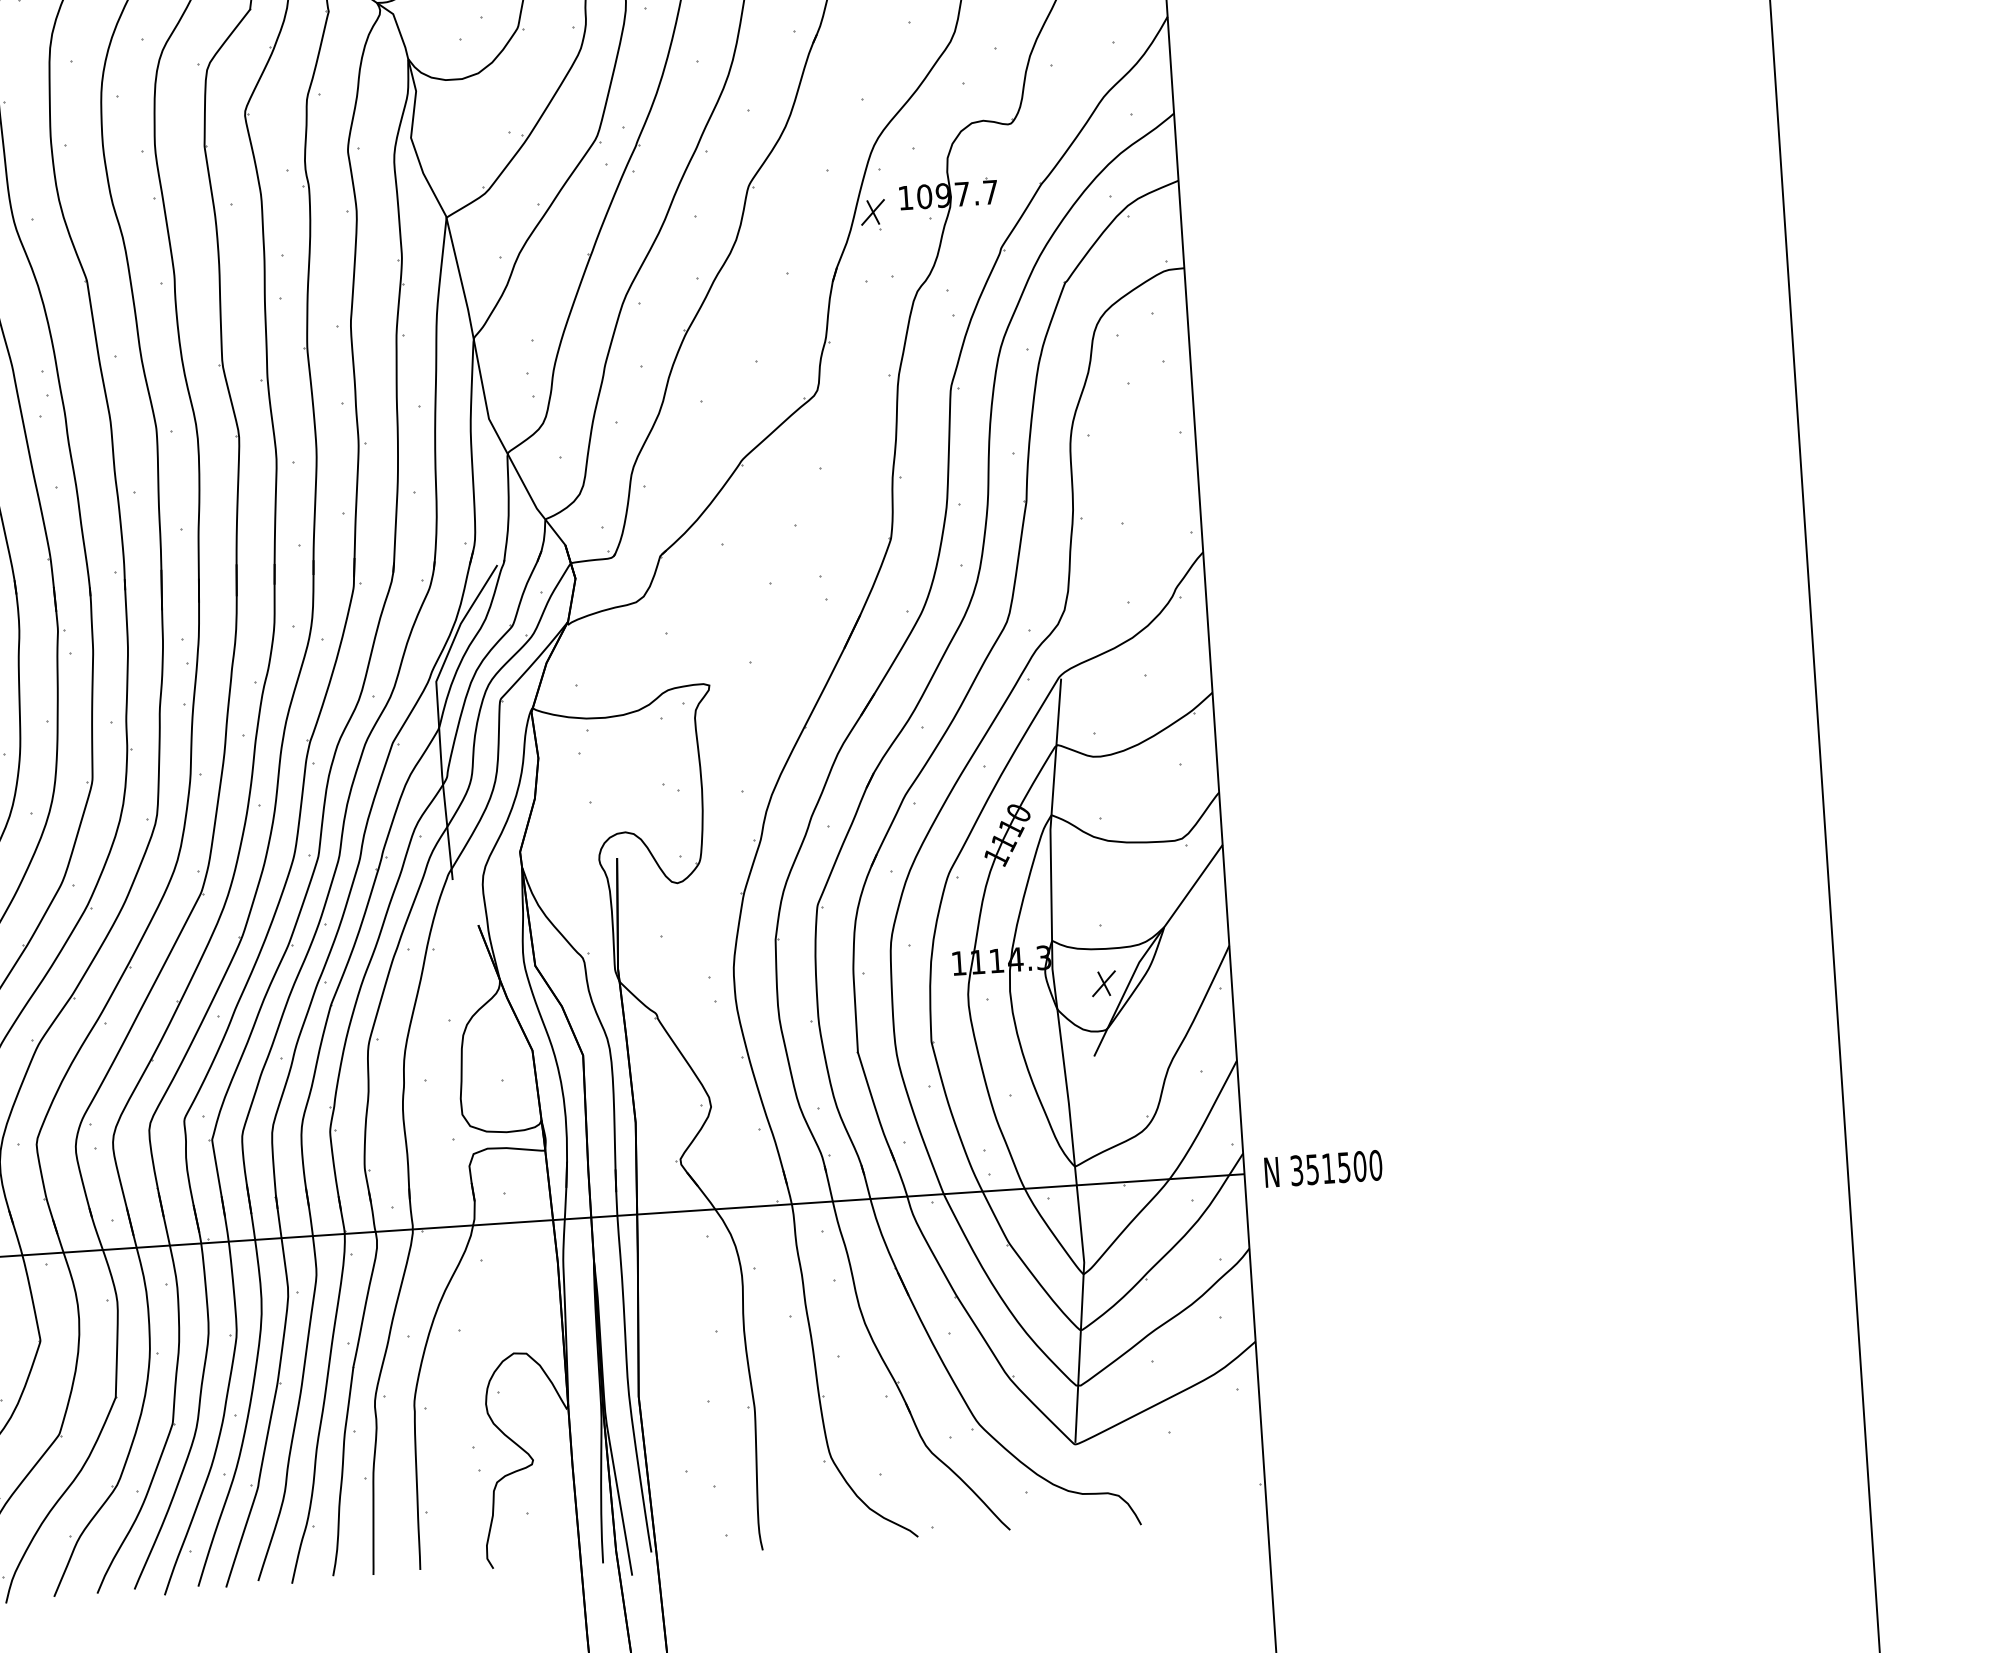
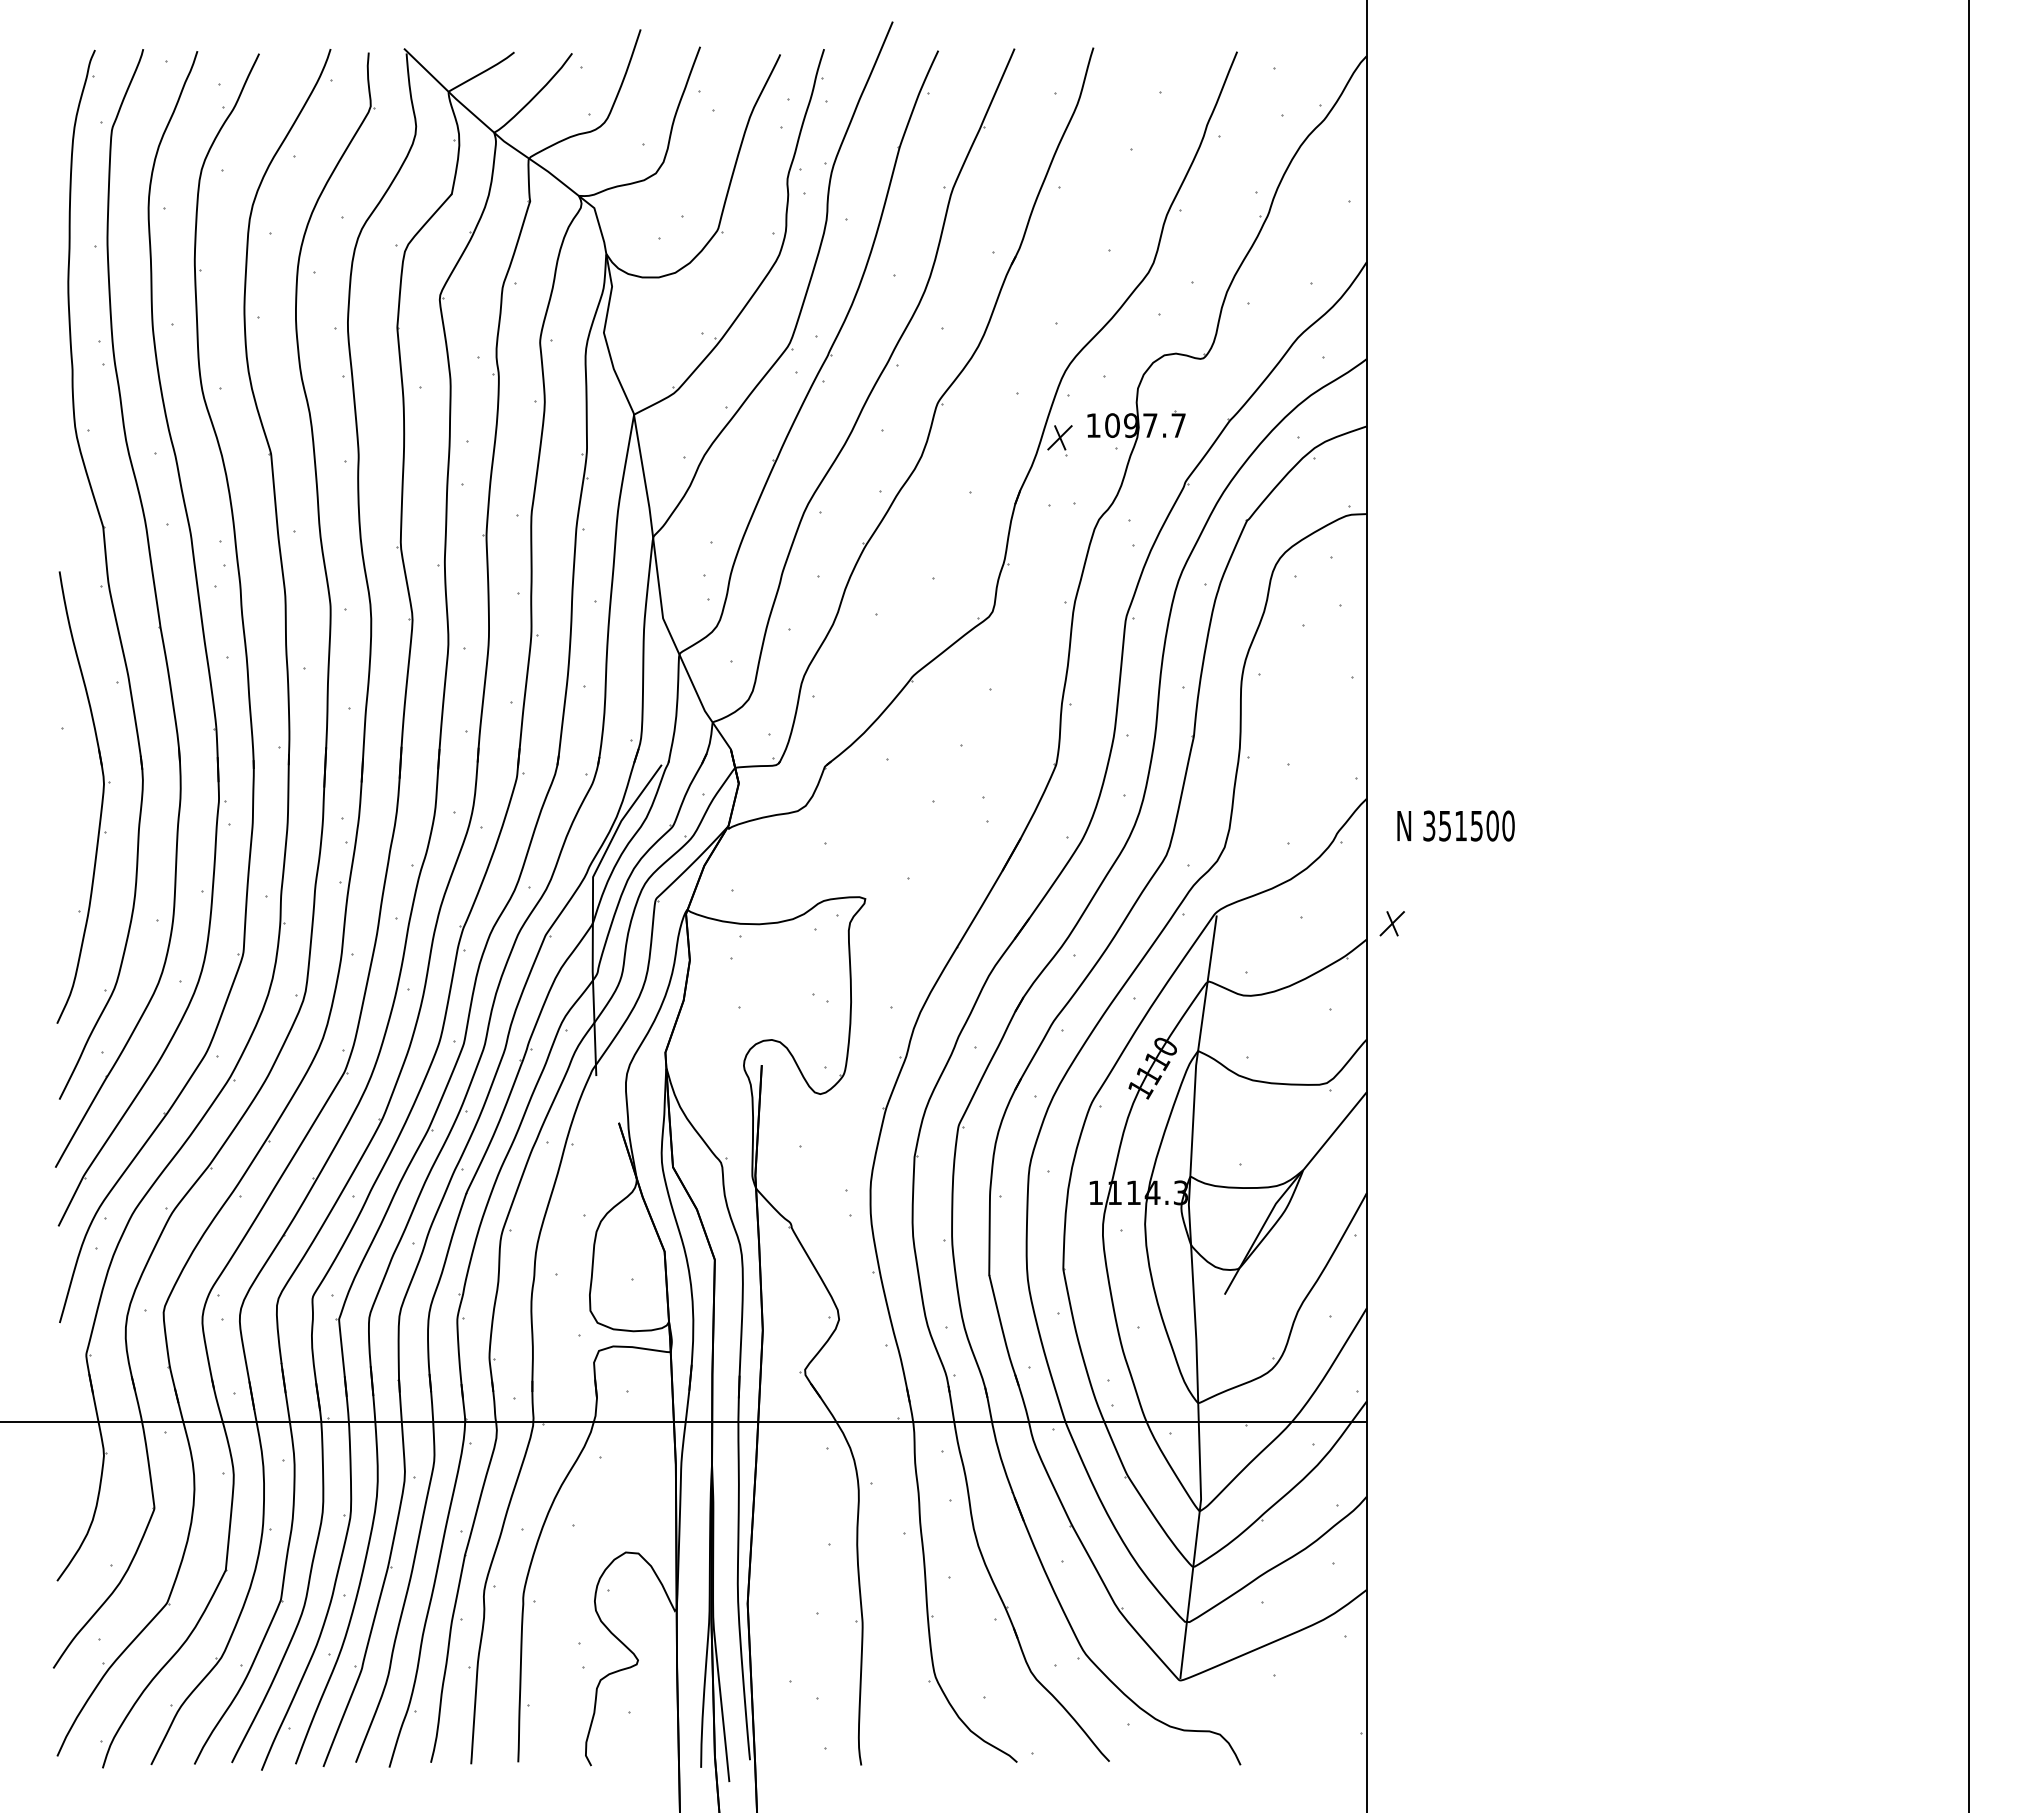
part: (1103, 983) -> (1391, 923), moved
text: (1322, 1168) -> (1455, 825), moved

